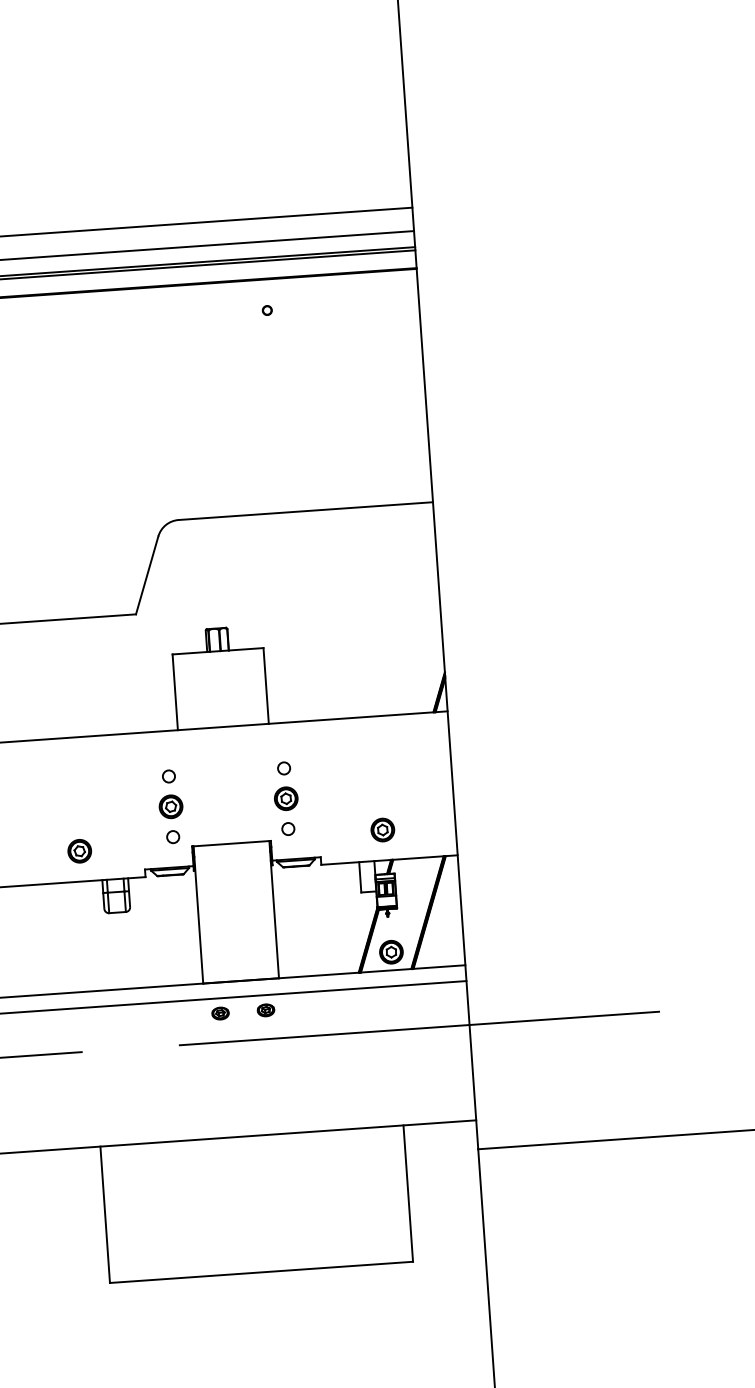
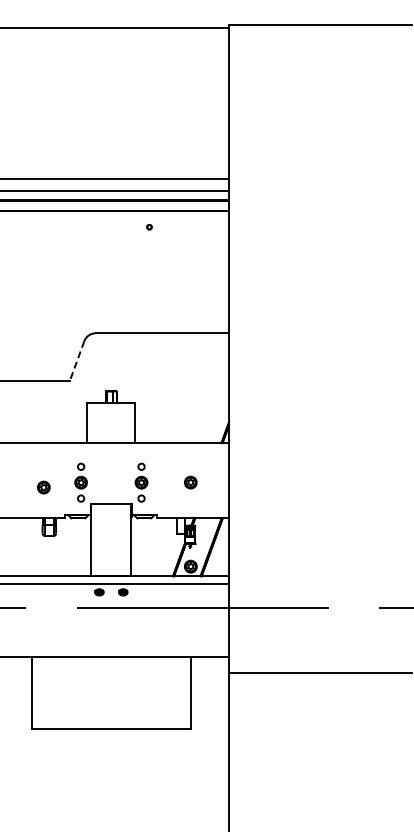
line: (146, 576) -> (76, 361), solid -> dashed
part: (382, 829) -> (190, 482), moved
part: (79, 851) -> (43, 487), moved

